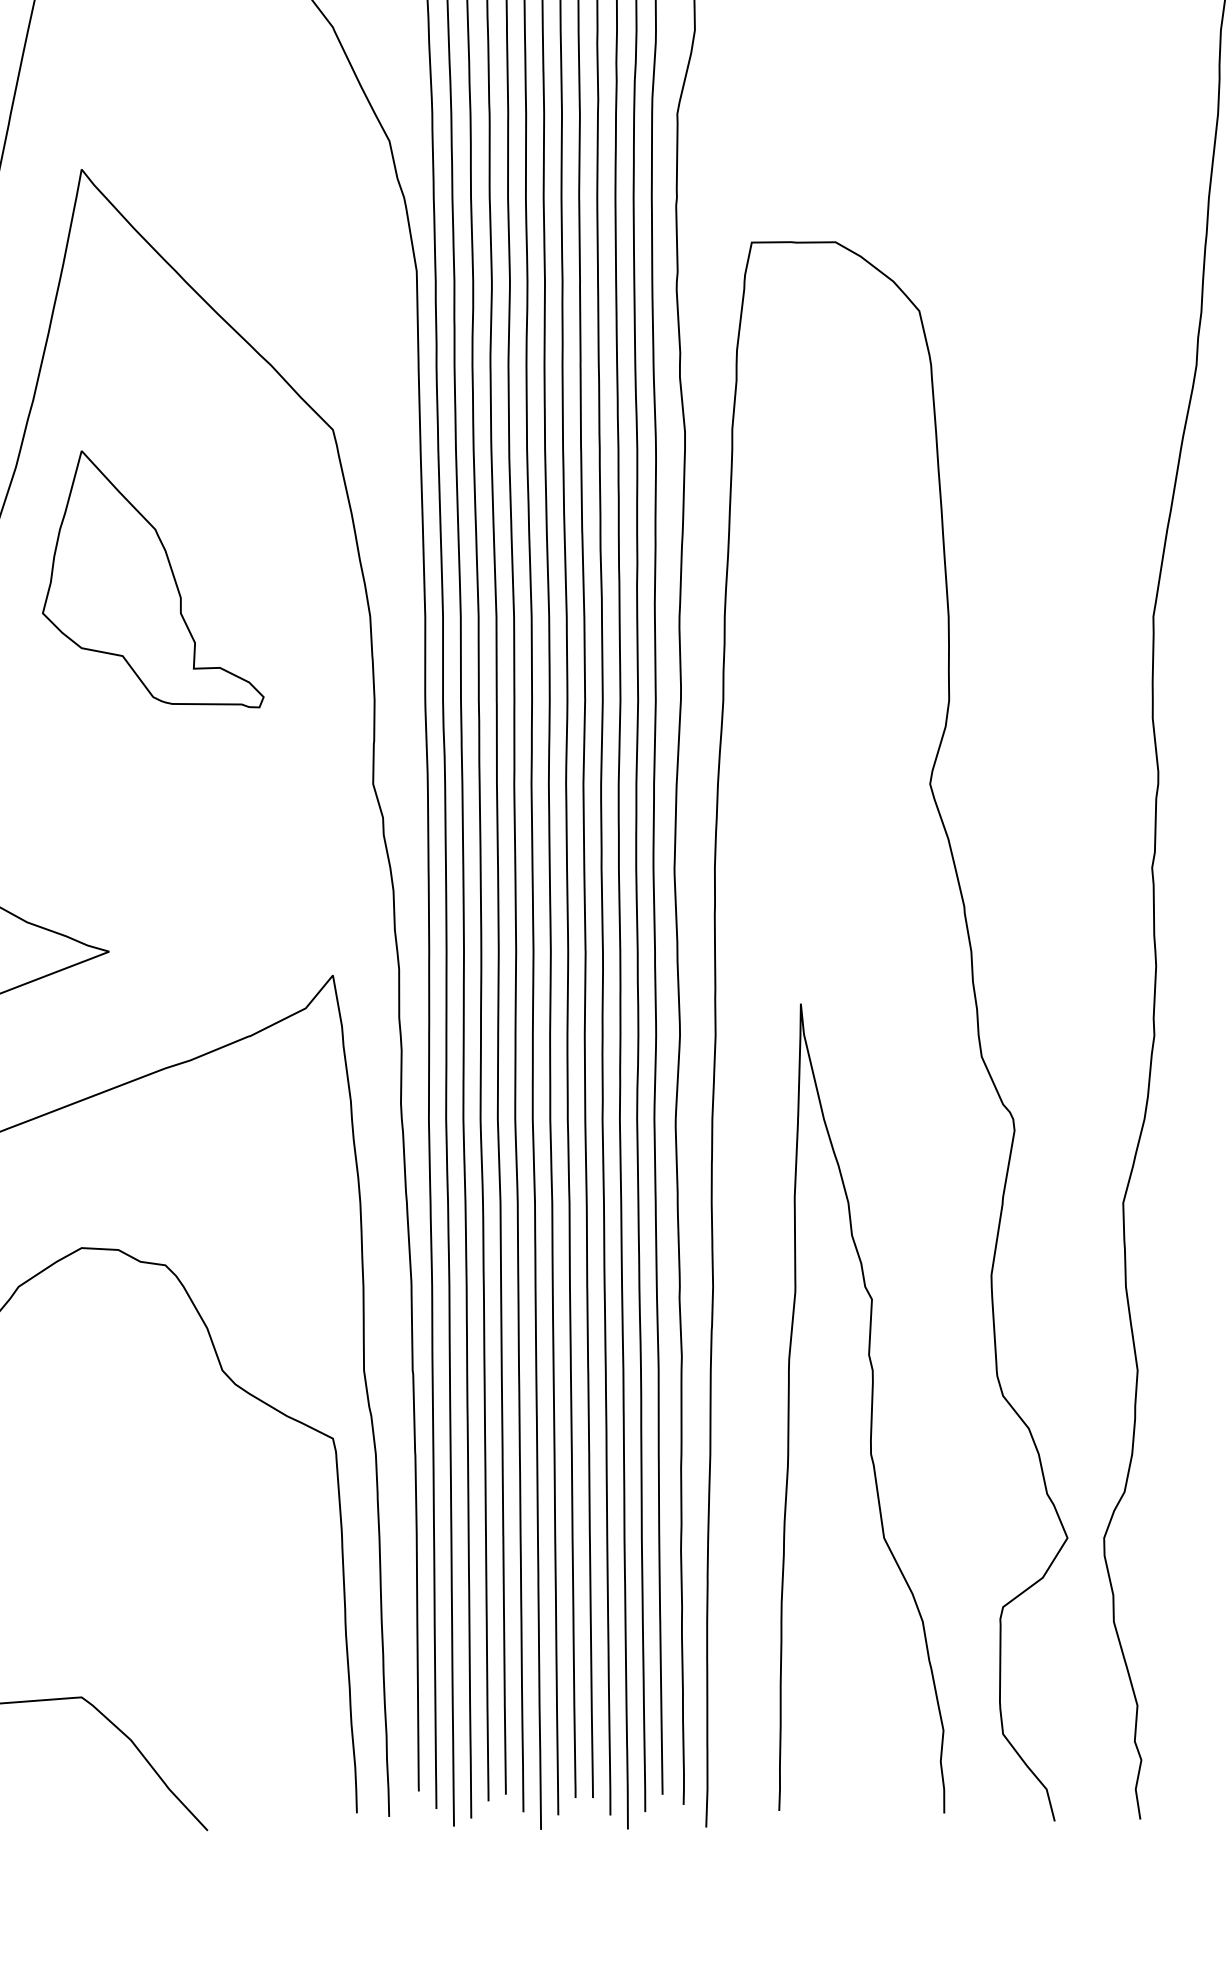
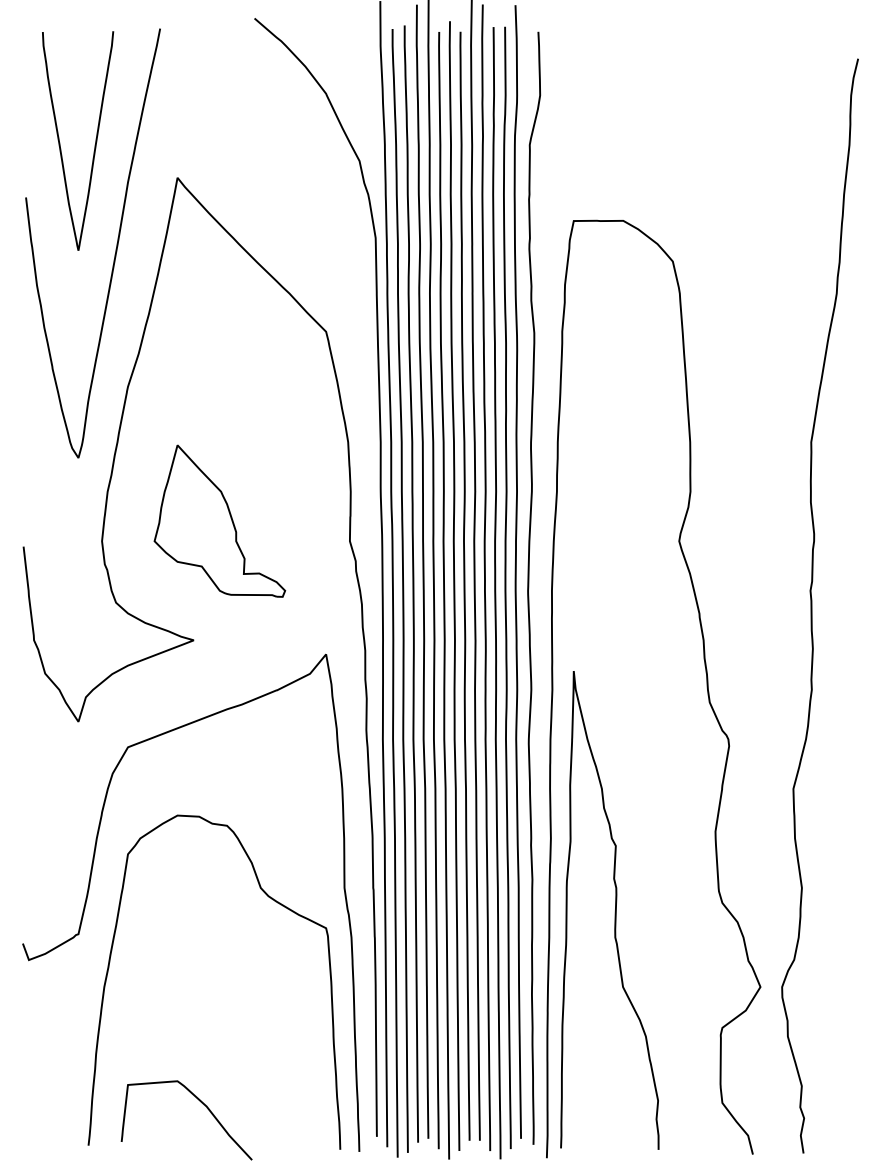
part: (152, 578) -> (219, 520), moved
curve: (869, 1410) -> (614, 911), moved

